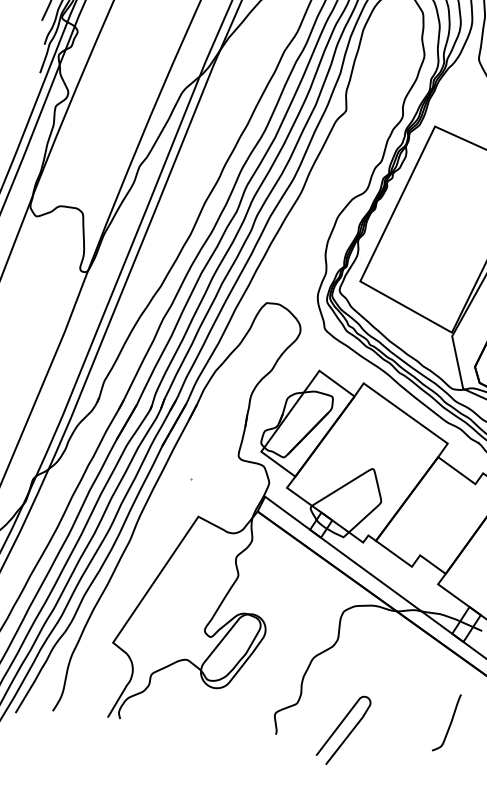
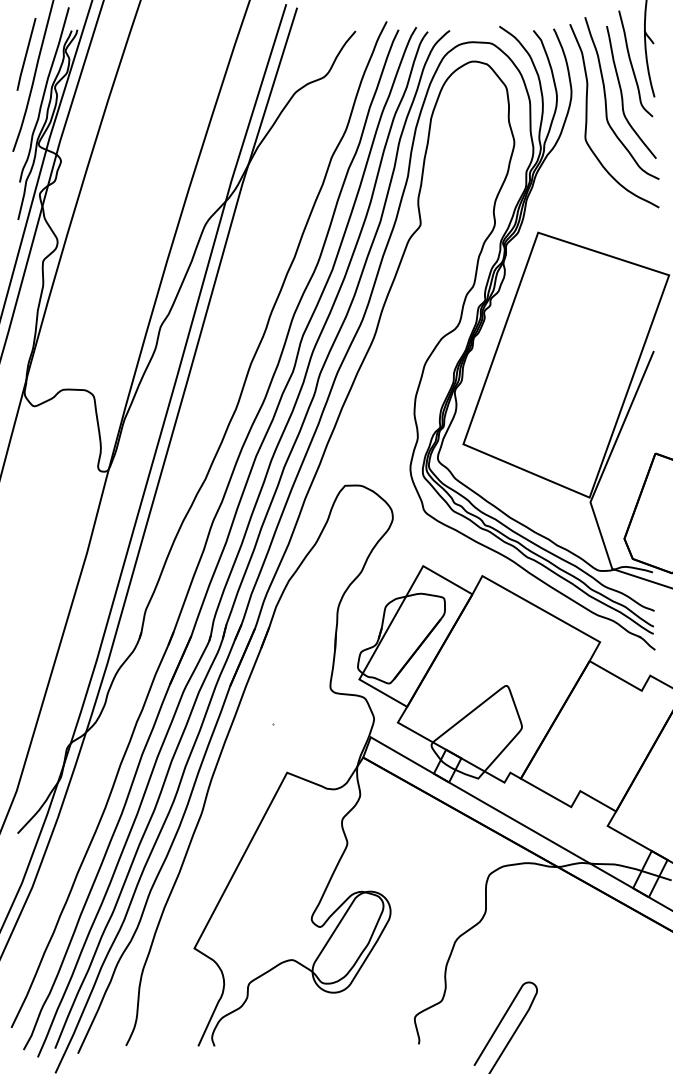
curve: (449, 724) -> (642, 1006), removed

